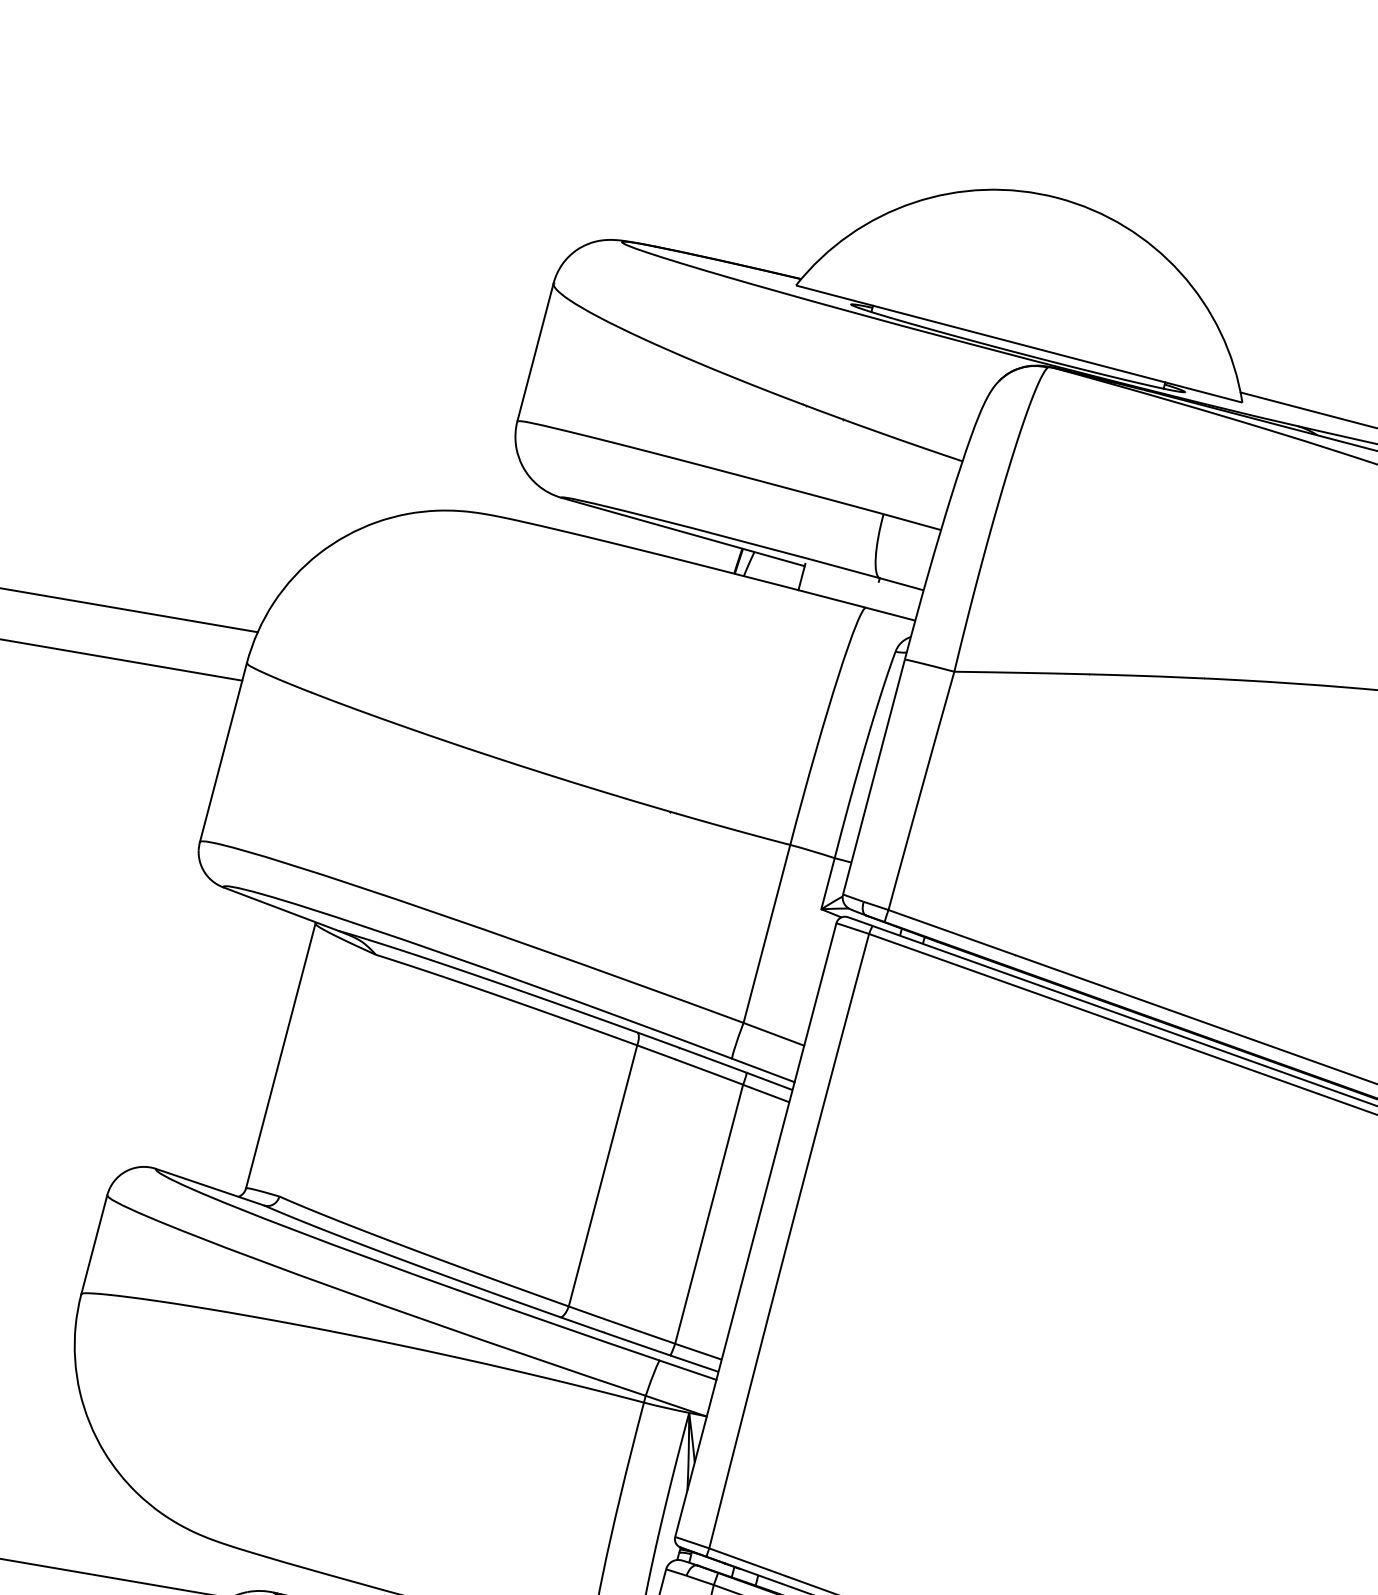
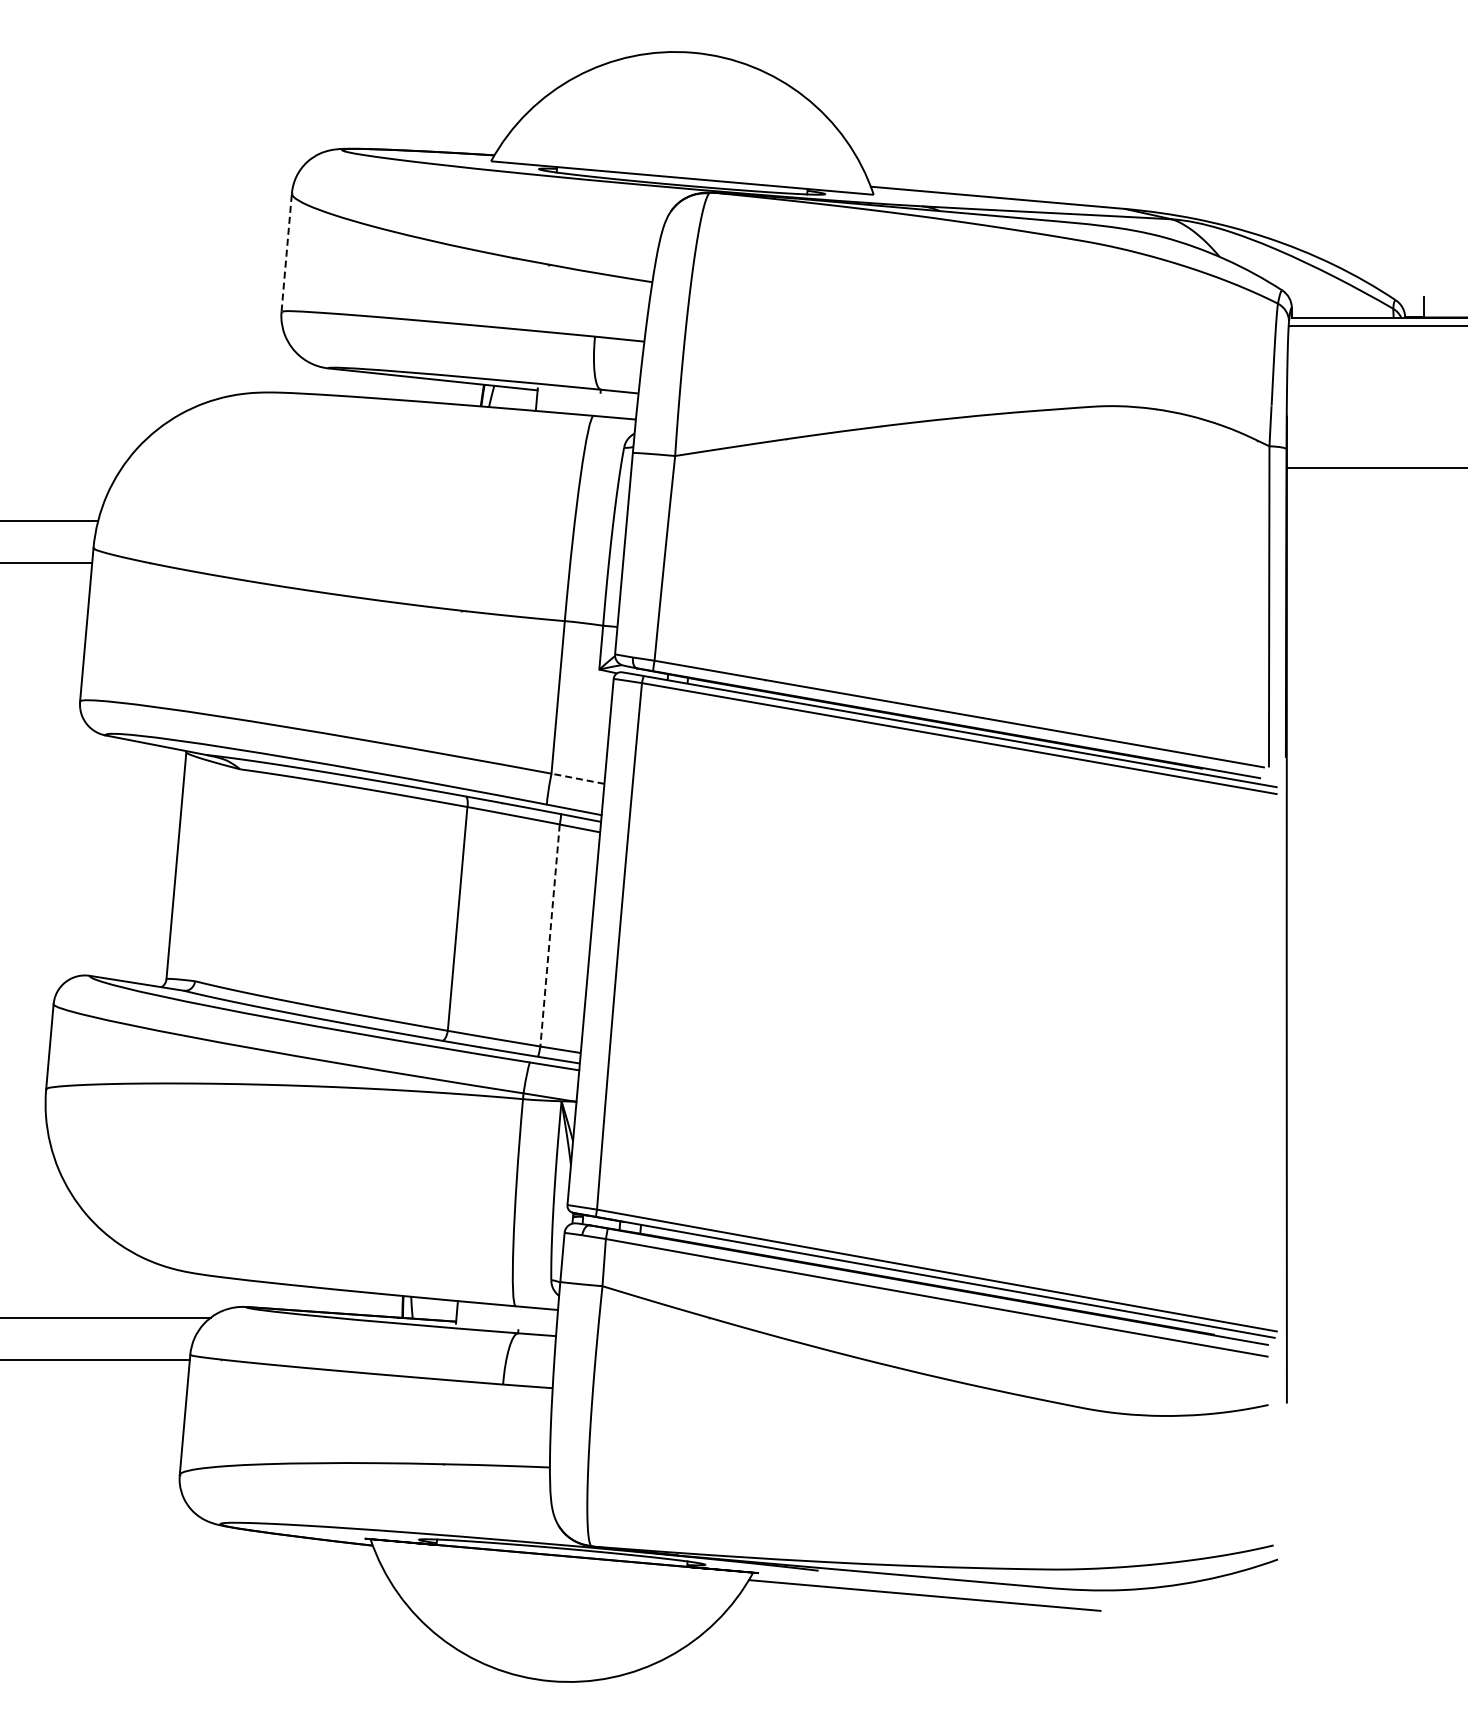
line: (535, 350) -> (286, 251), solid -> dashed
line: (773, 1033) -> (577, 778), solid -> dashed
line: (709, 1215) -> (550, 936), solid -> dashed

